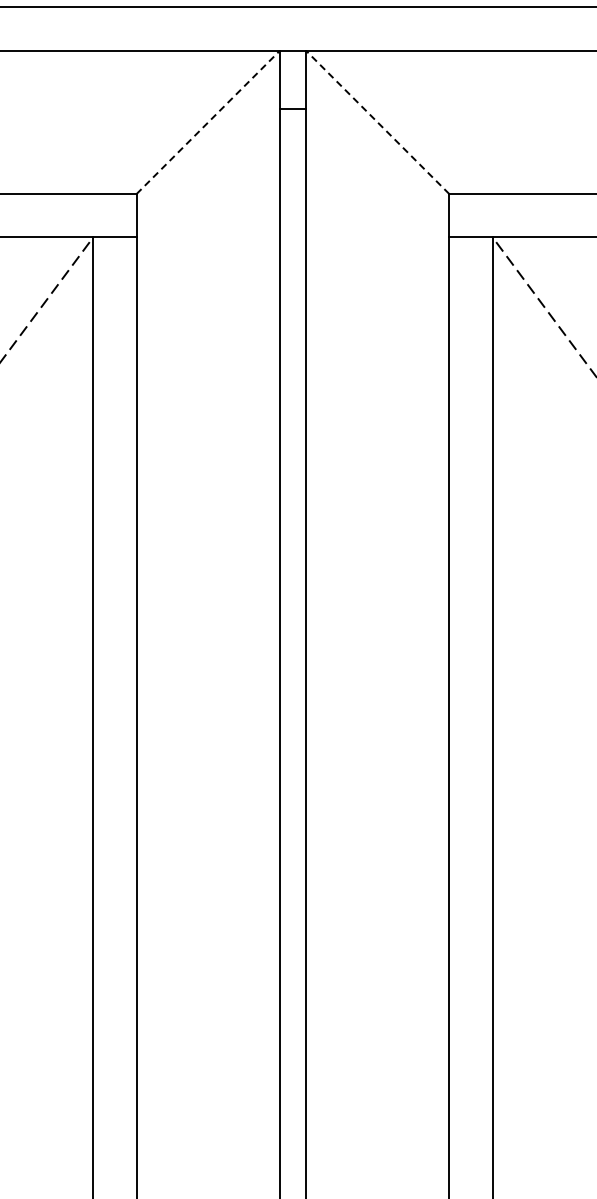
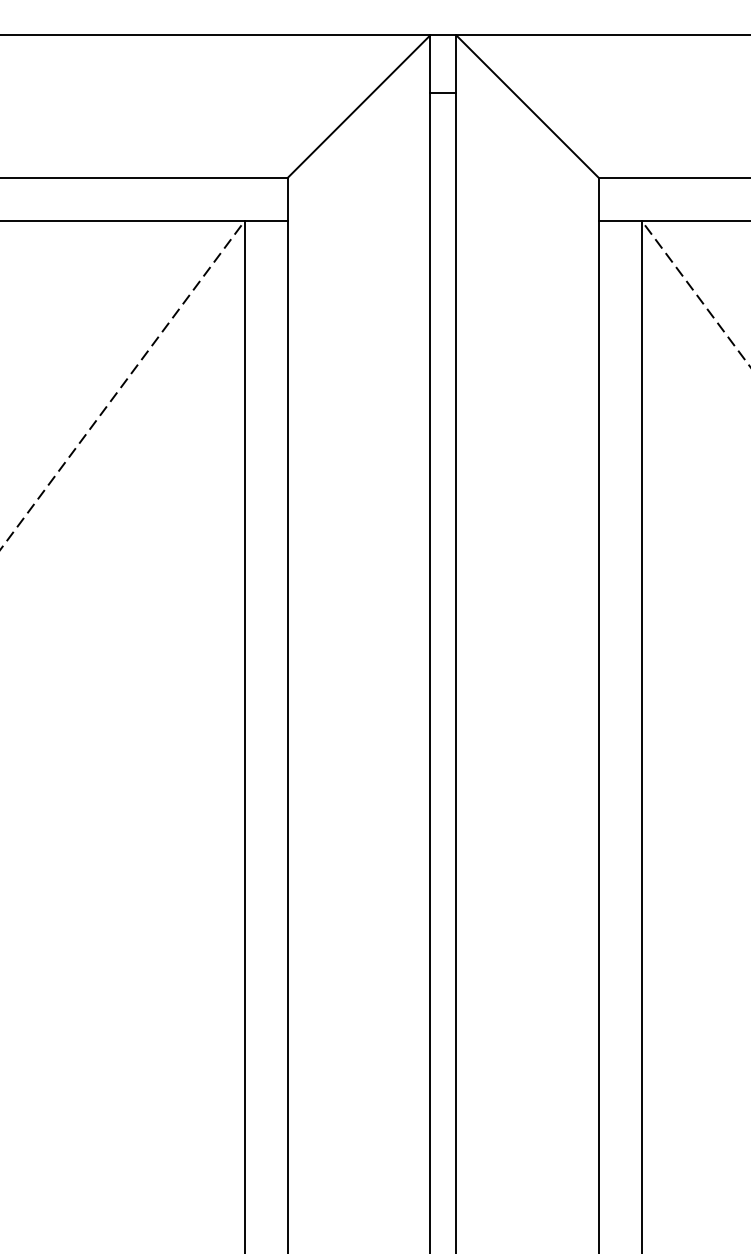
line: (208, 122) -> (359, 106), dashed -> solid
line: (377, 122) -> (527, 106), dashed -> solid

